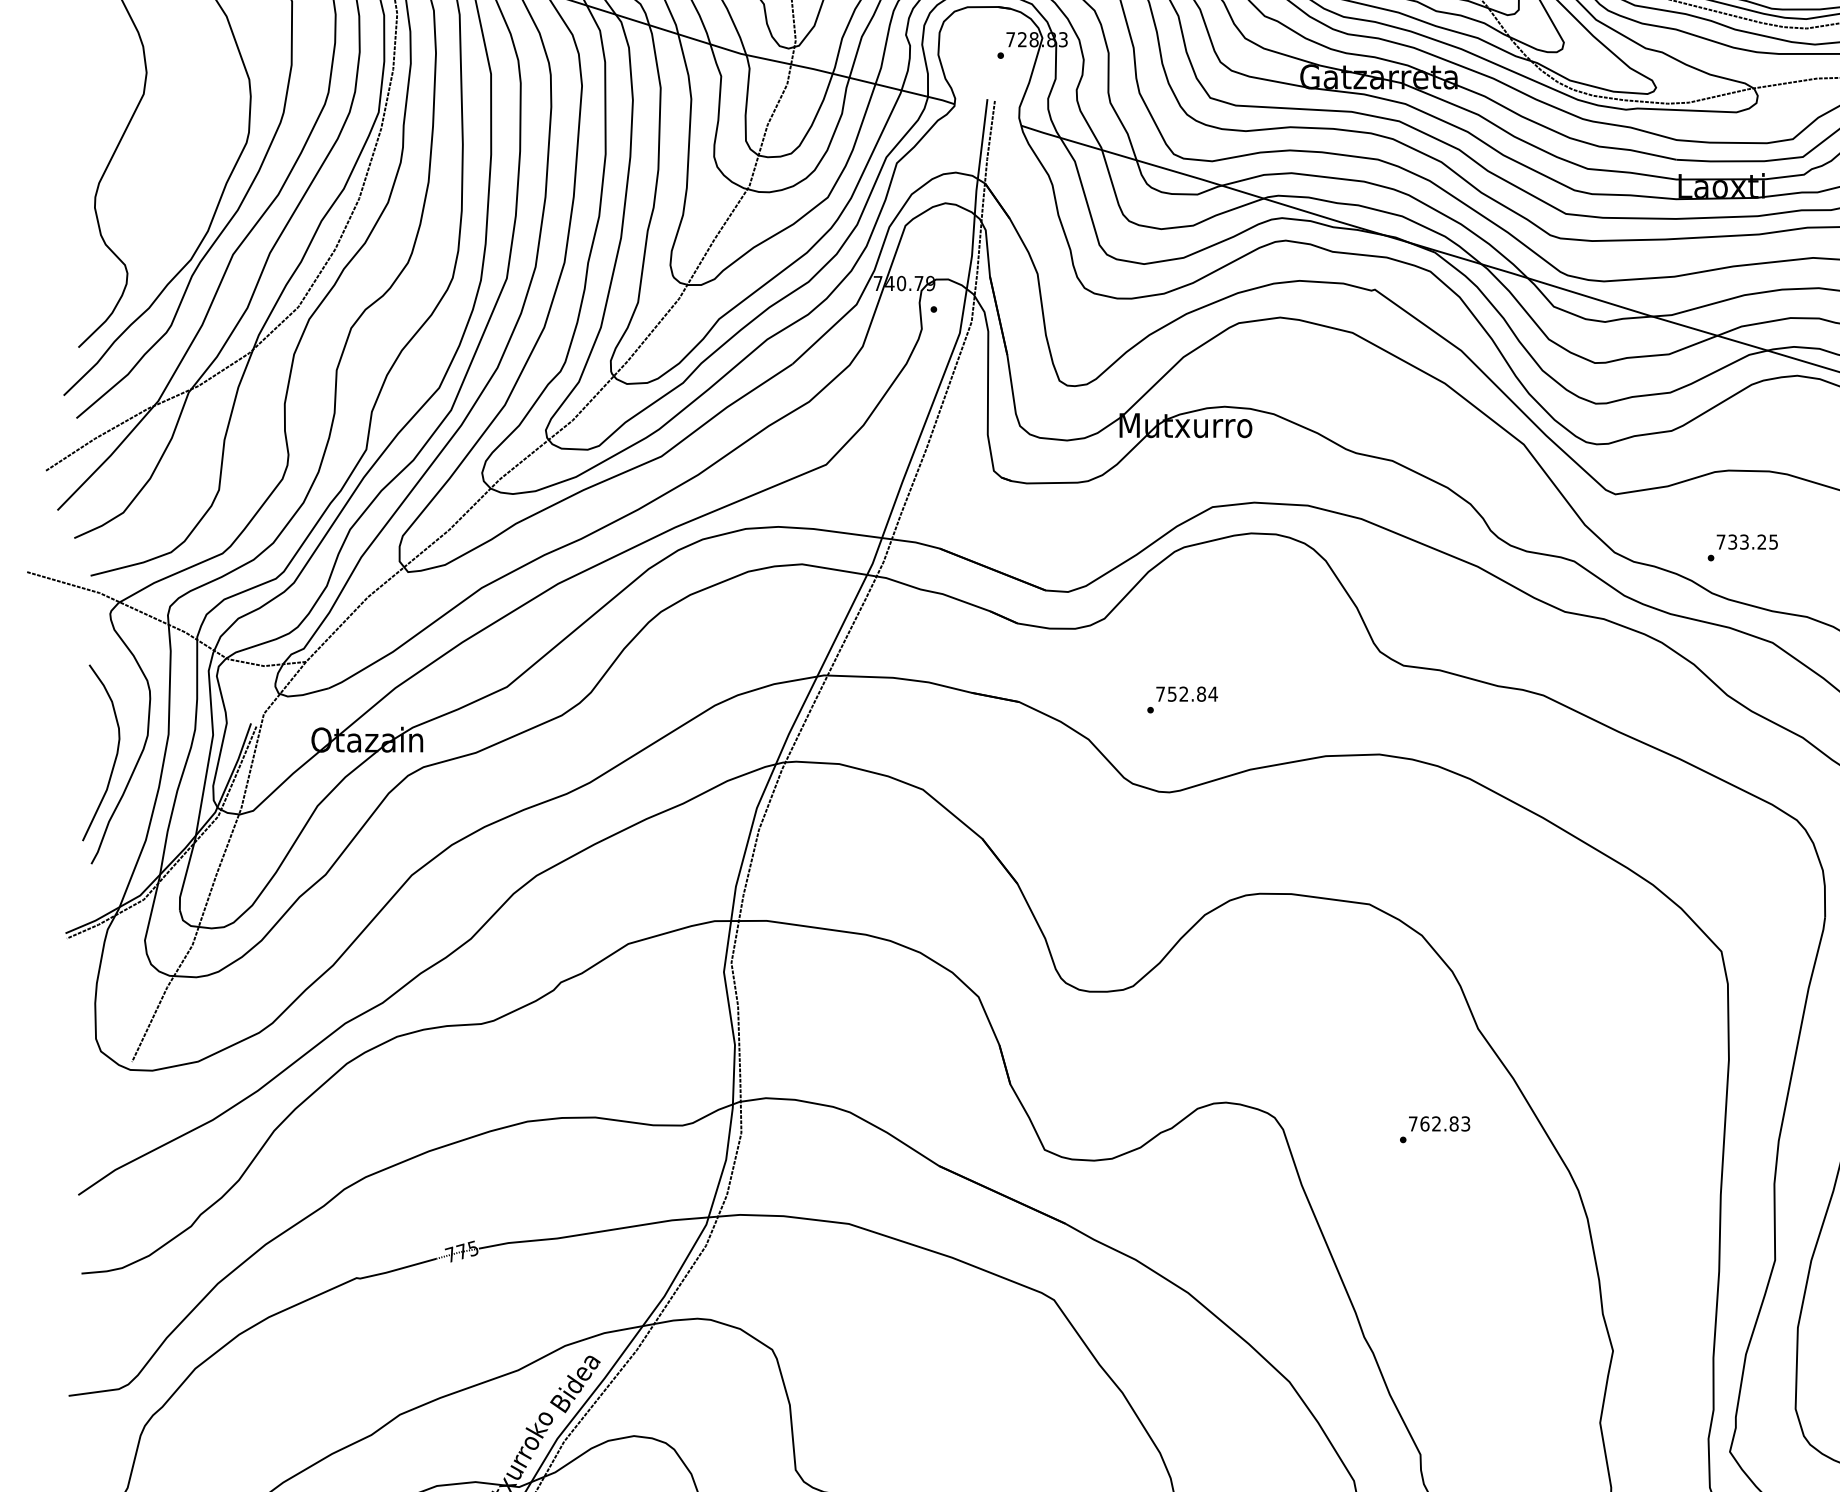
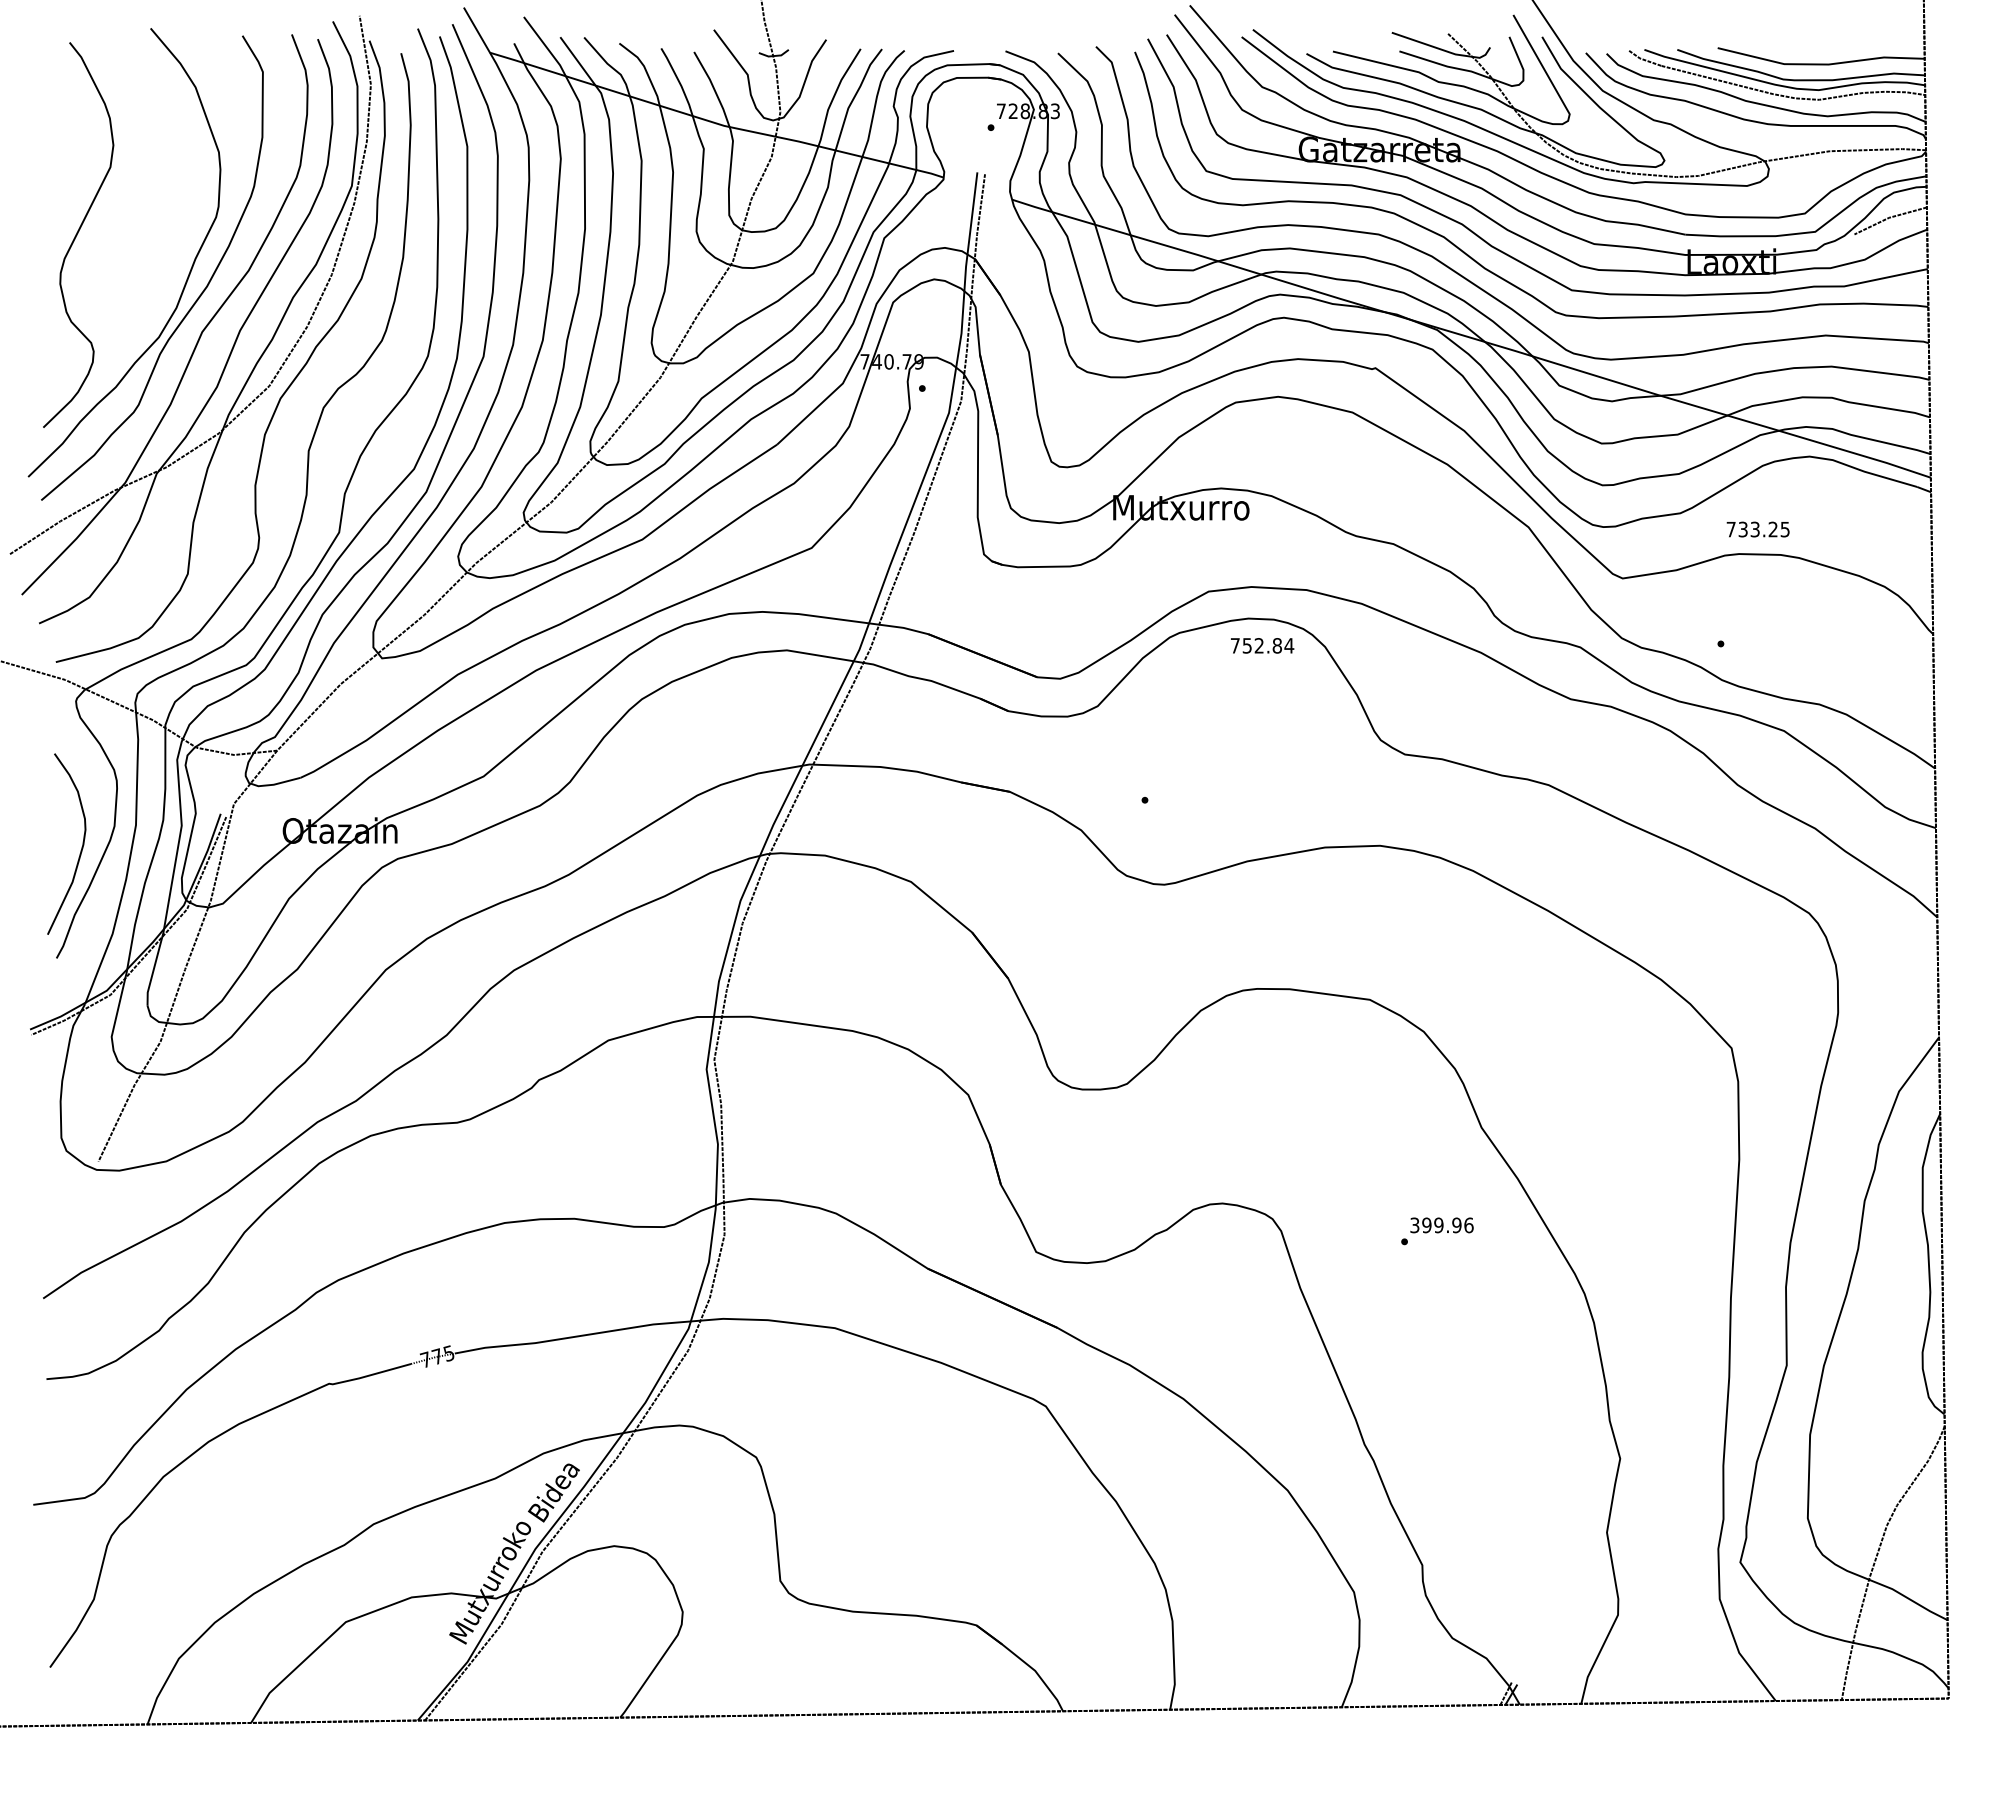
text: (1746, 542) -> (1757, 529), moved
text: (1187, 693) -> (1262, 645), moved
text: (1439, 1124) -> (1441, 1225), 762.83 -> 399.96

